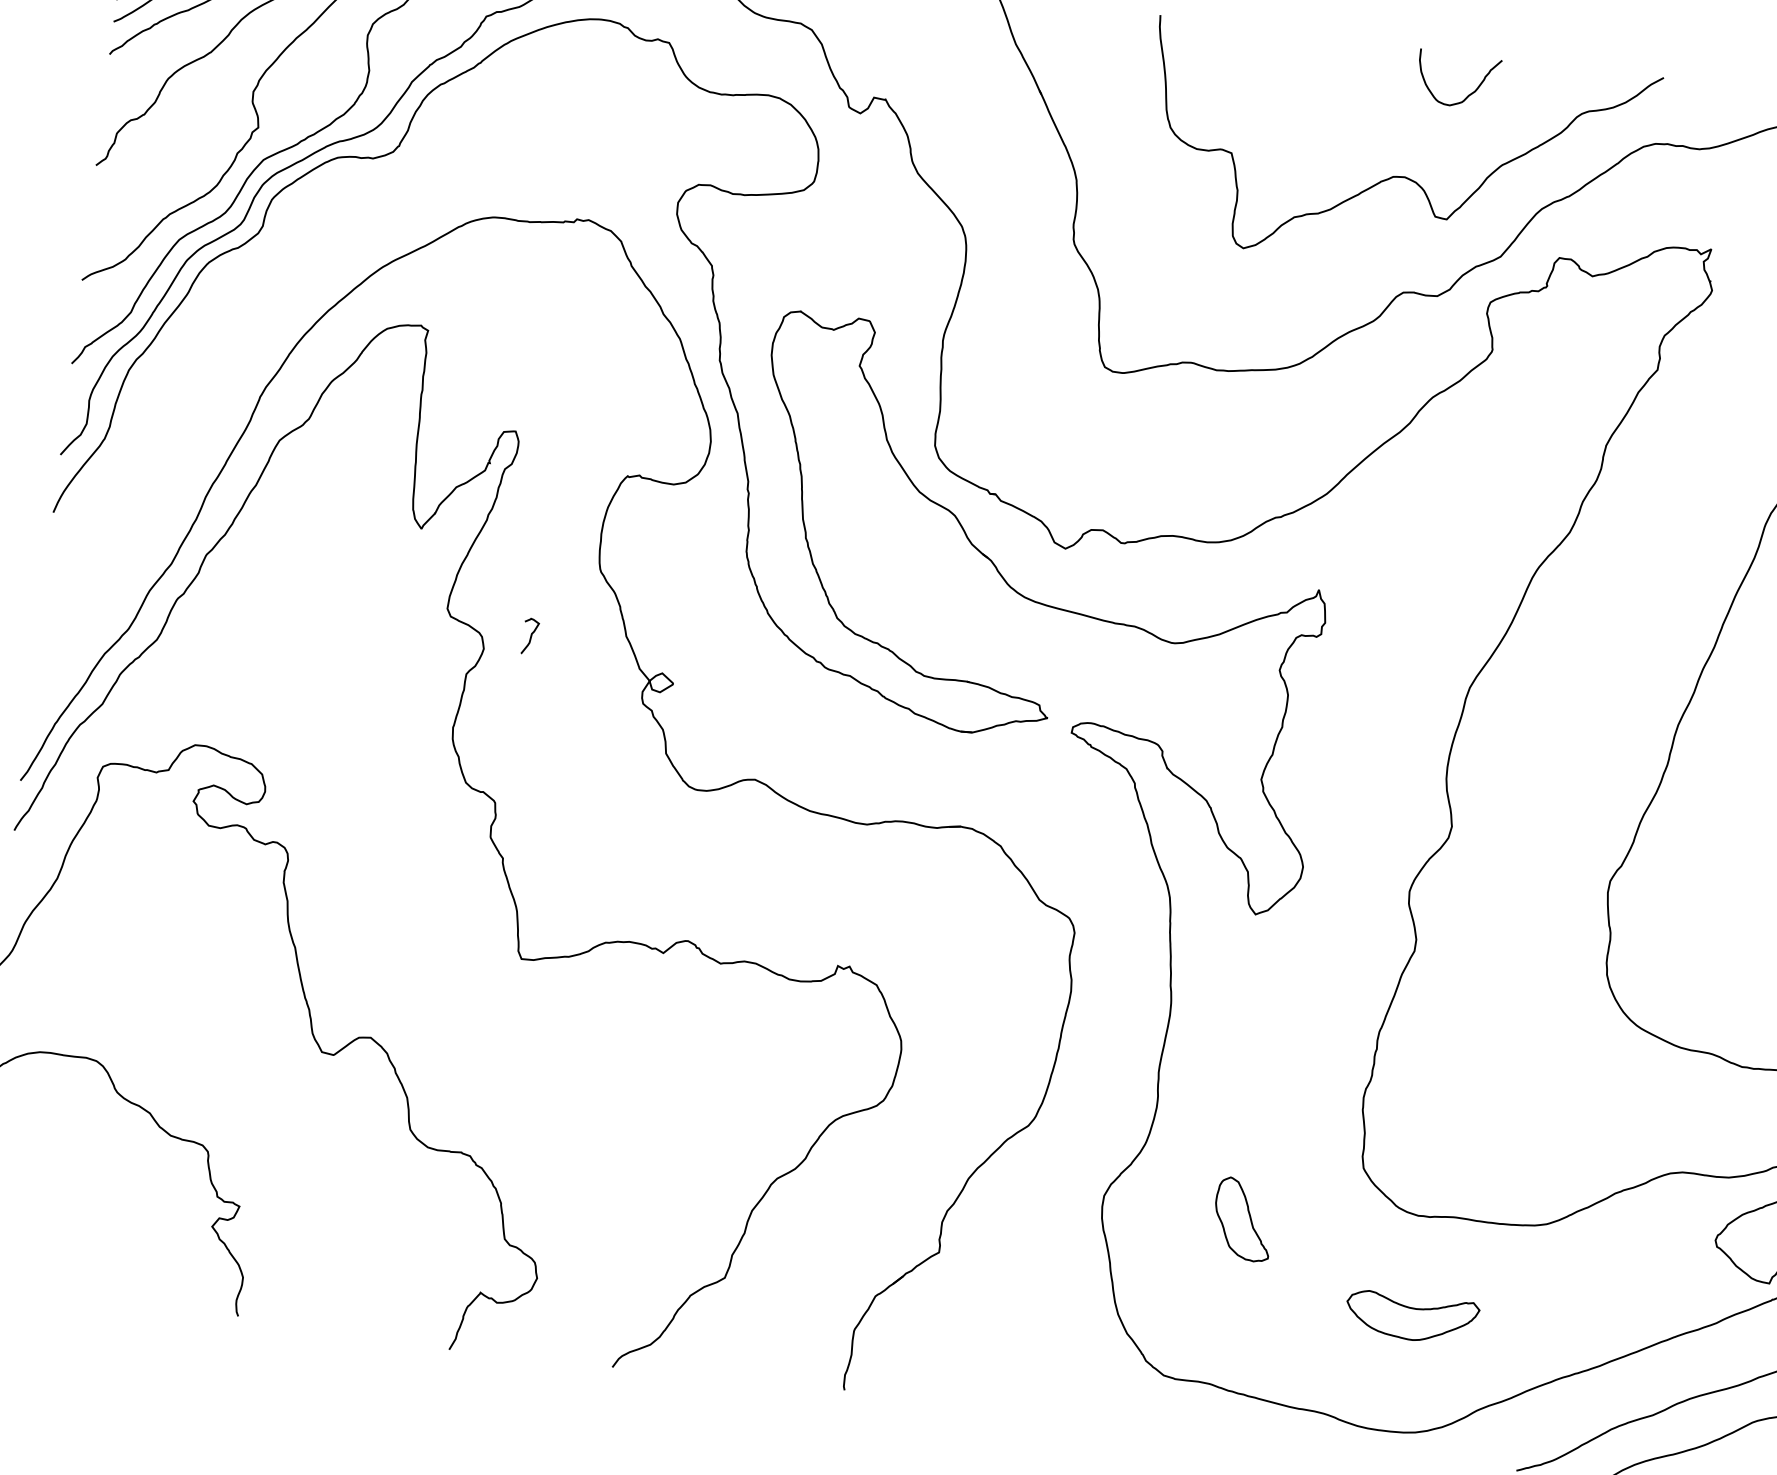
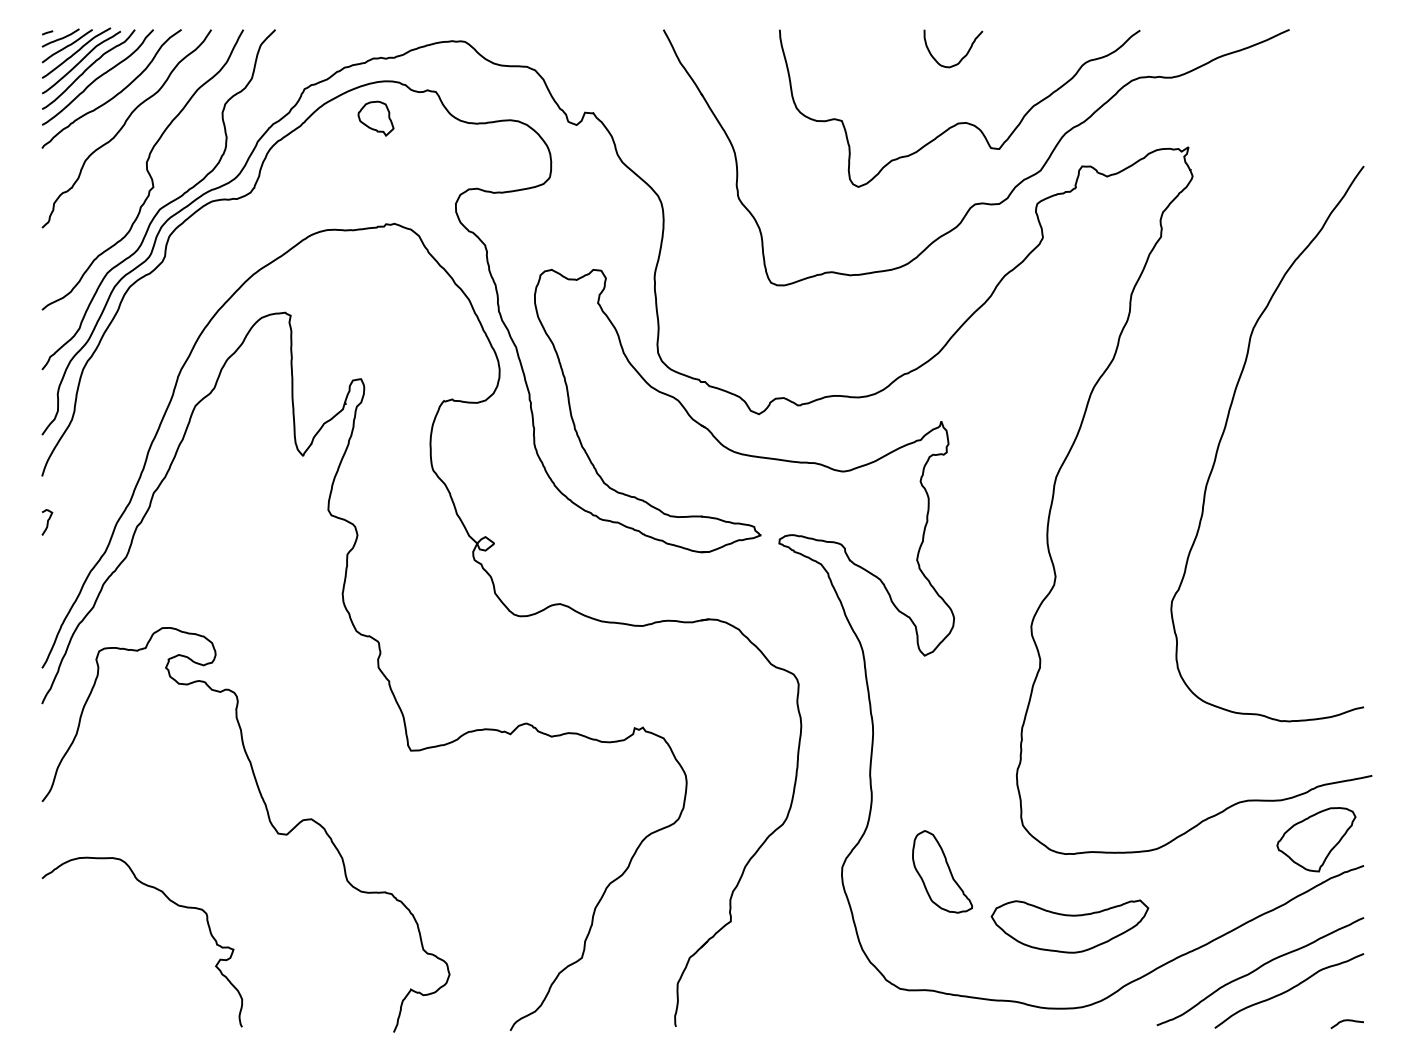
part: (580, 69) -> (375, 118), added
curve: (1469, 93) -> (962, 57), moved
curve: (530, 636) -> (47, 522), moved
part: (1243, 1218) -> (942, 871), size x1.43
part: (1411, 1317) -> (1069, 926), size x1.67

